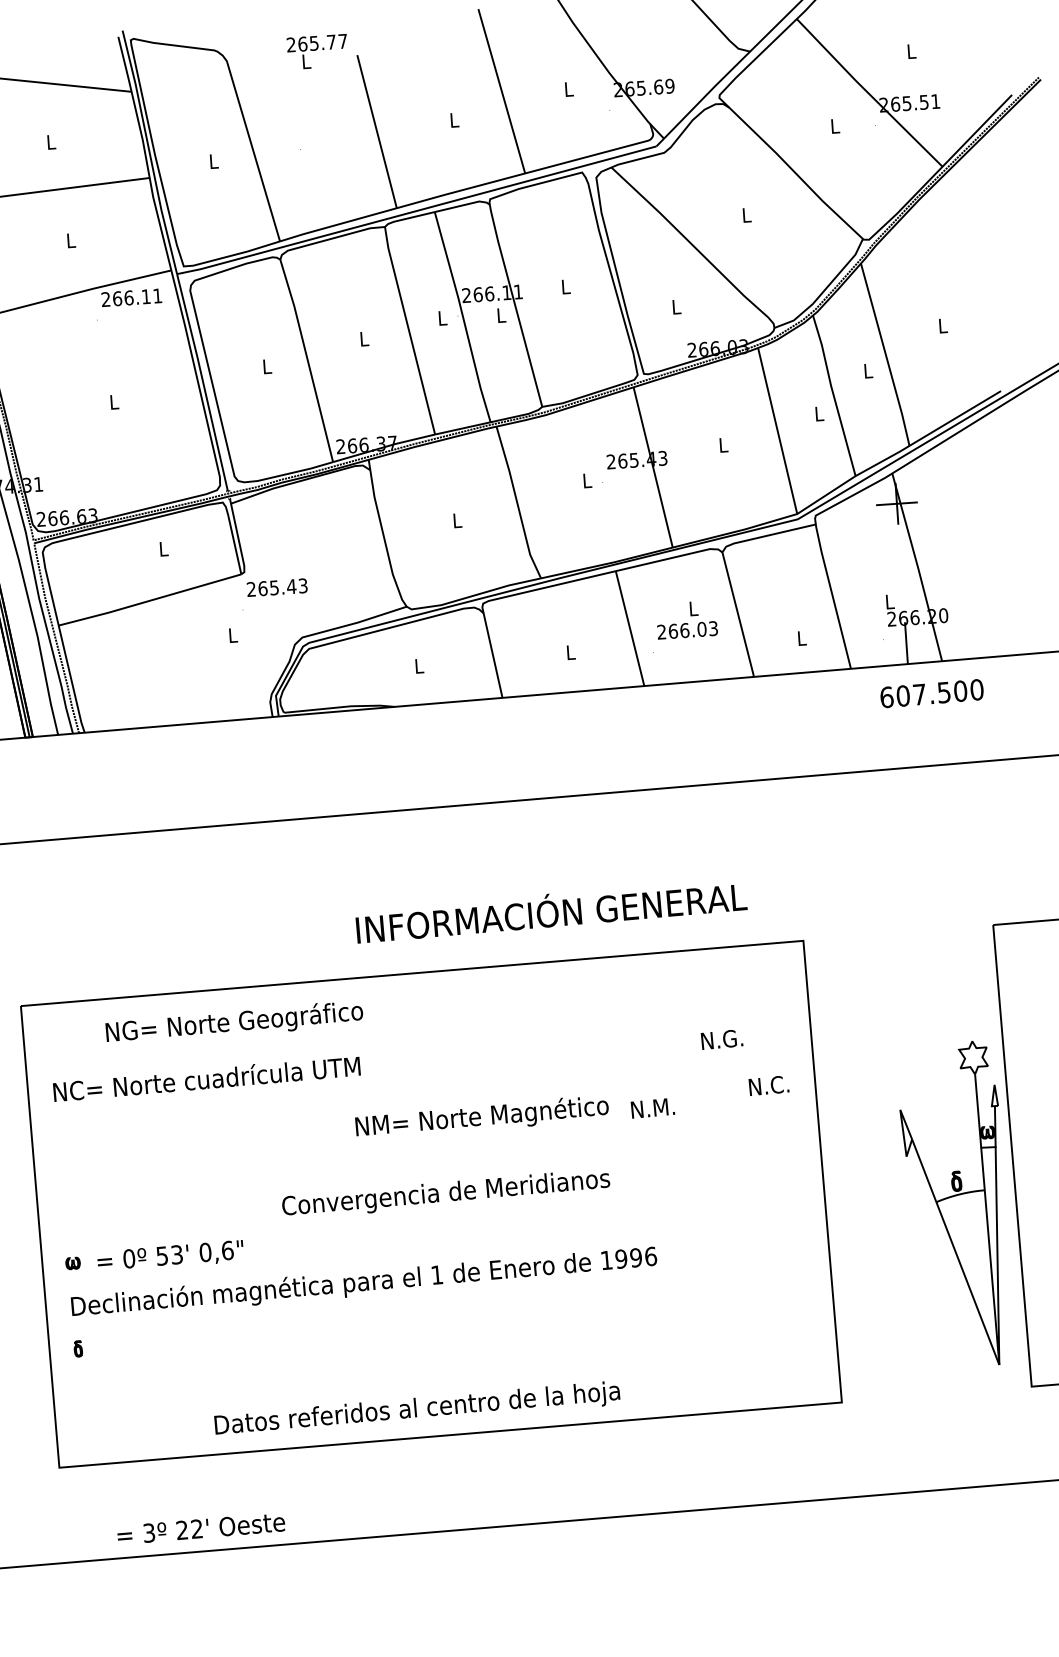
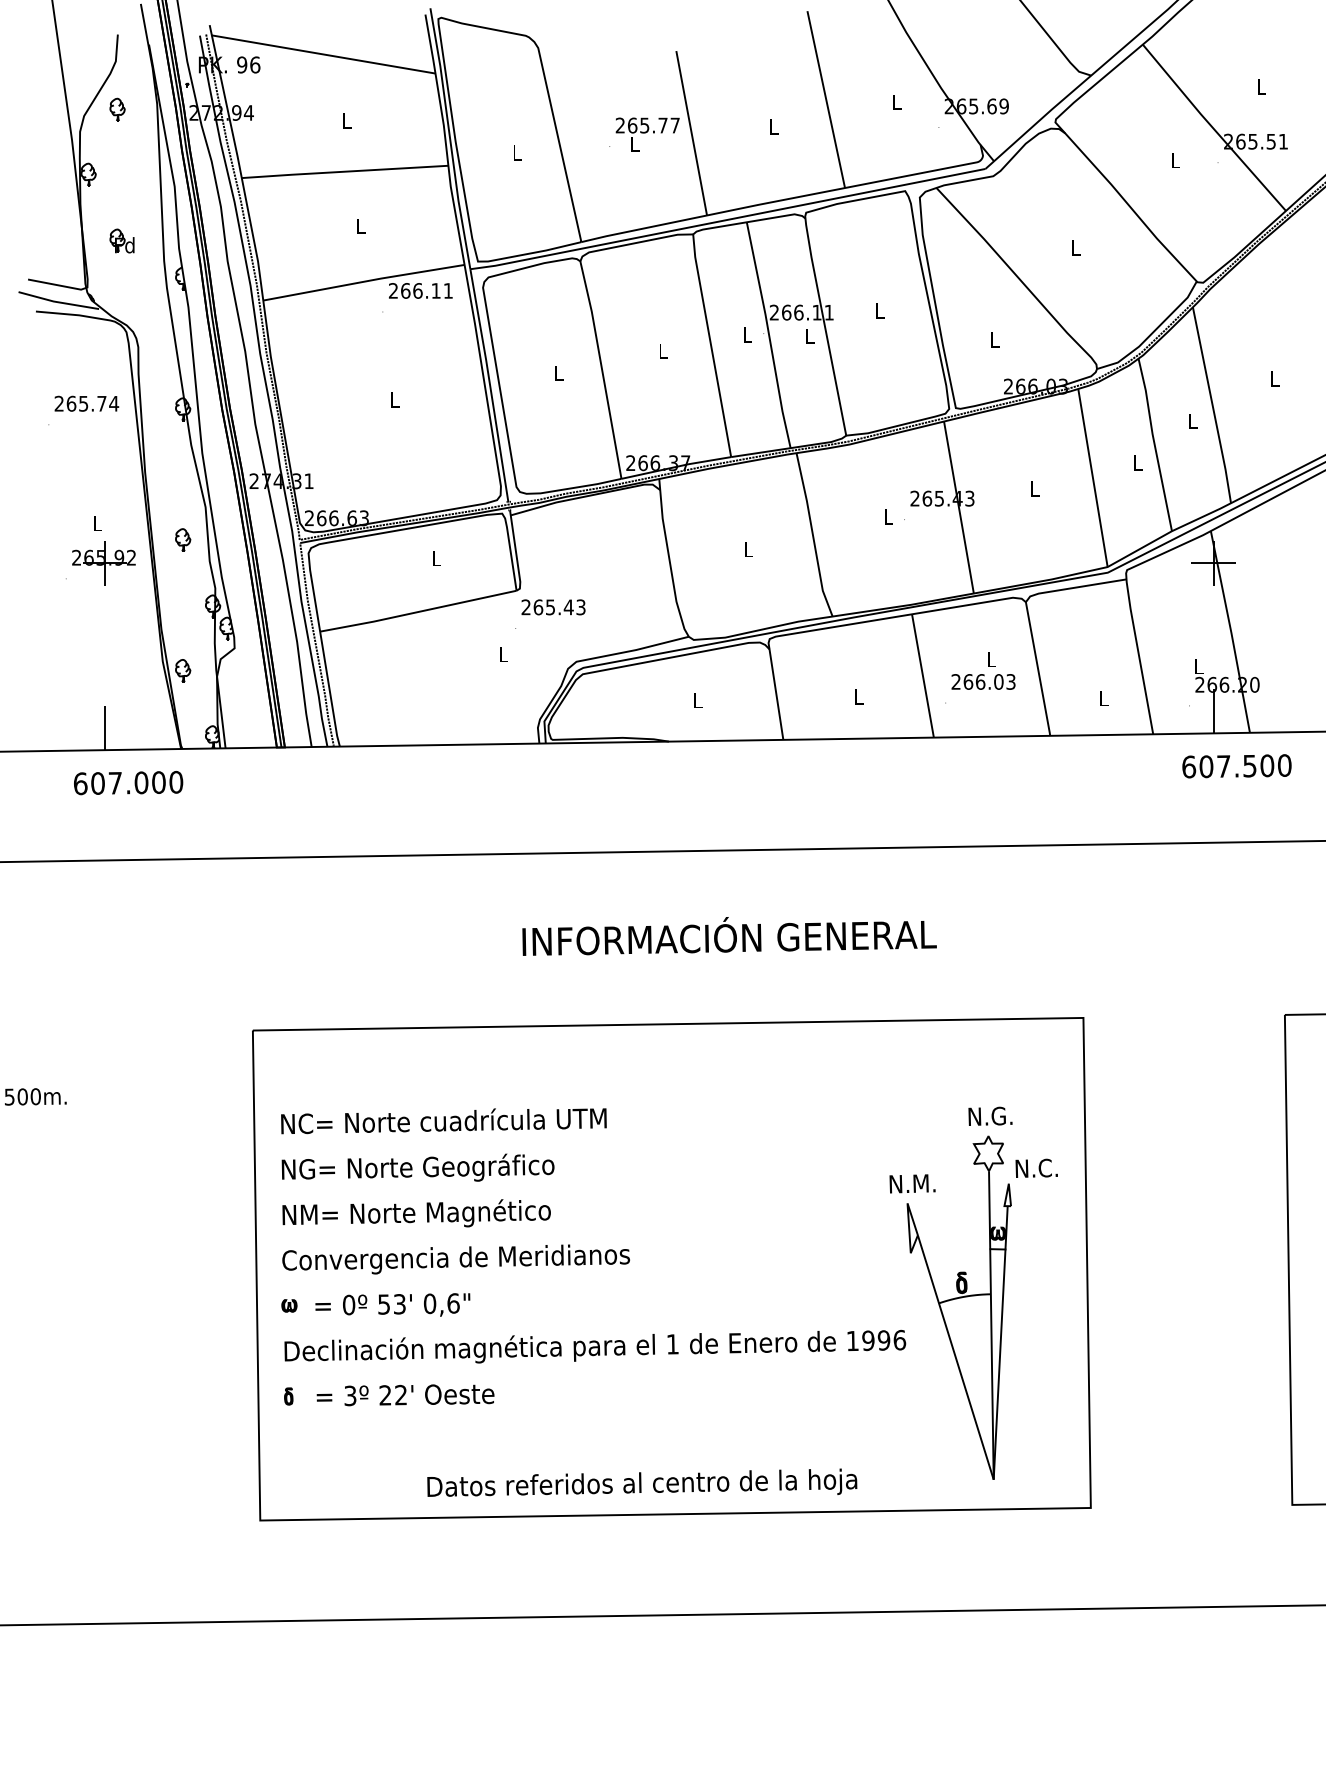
text: (317, 51) -> (647, 134), moved
text: (551, 912) -> (729, 936), moved
text: (233, 1021) -> (417, 1167), moved
text: (481, 1116) -> (416, 1213), moved
text: (445, 1194) -> (455, 1259), moved
part: (955, 1204) -> (958, 1307), moved
text: (201, 1529) -> (405, 1395), moved

